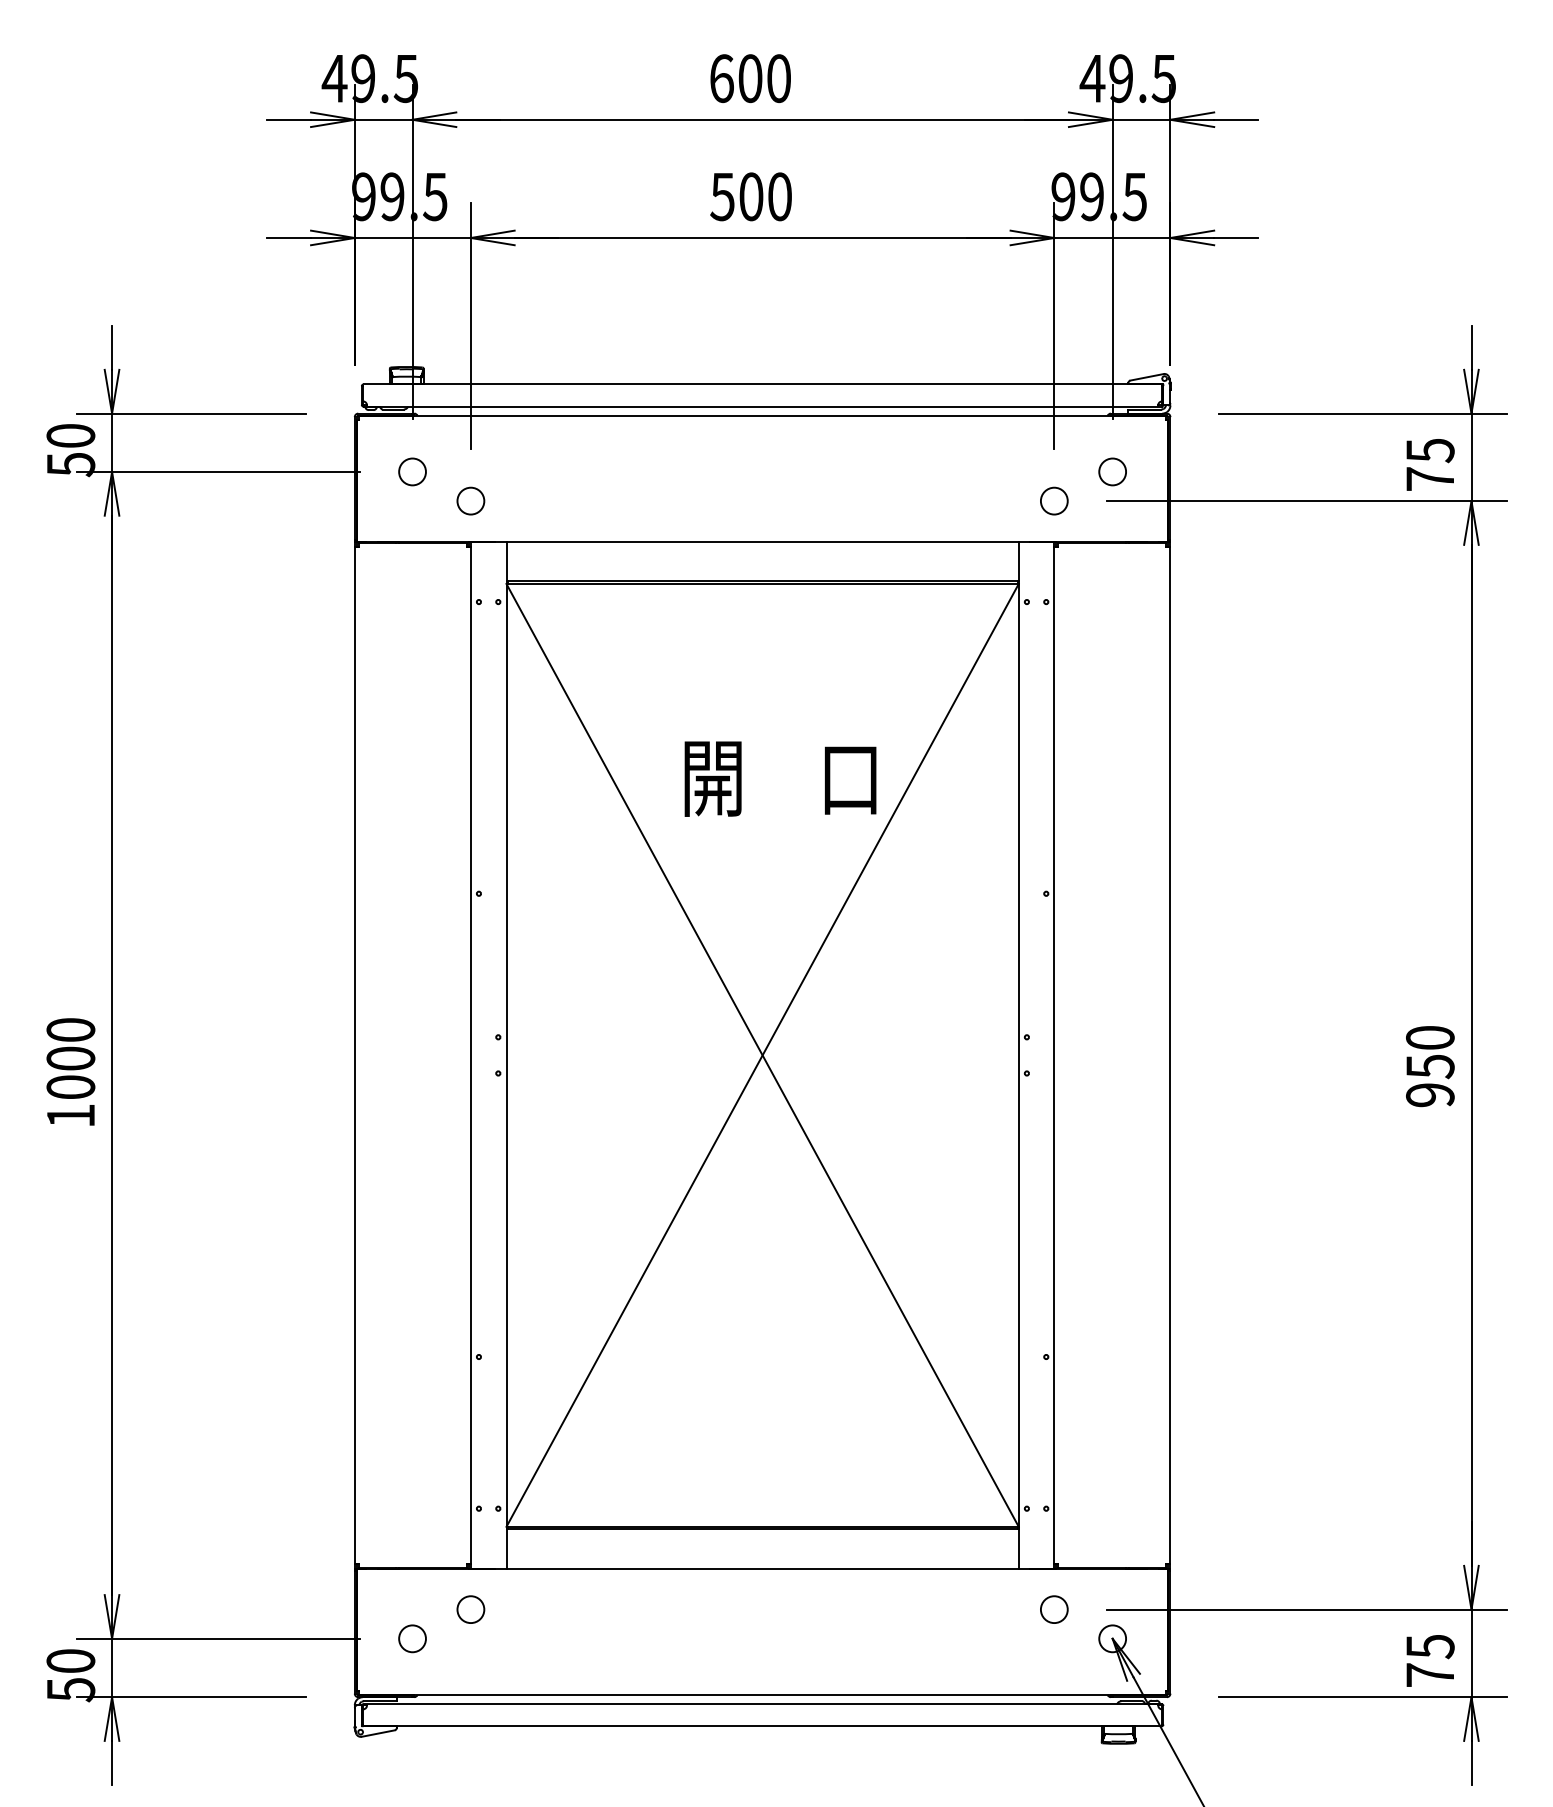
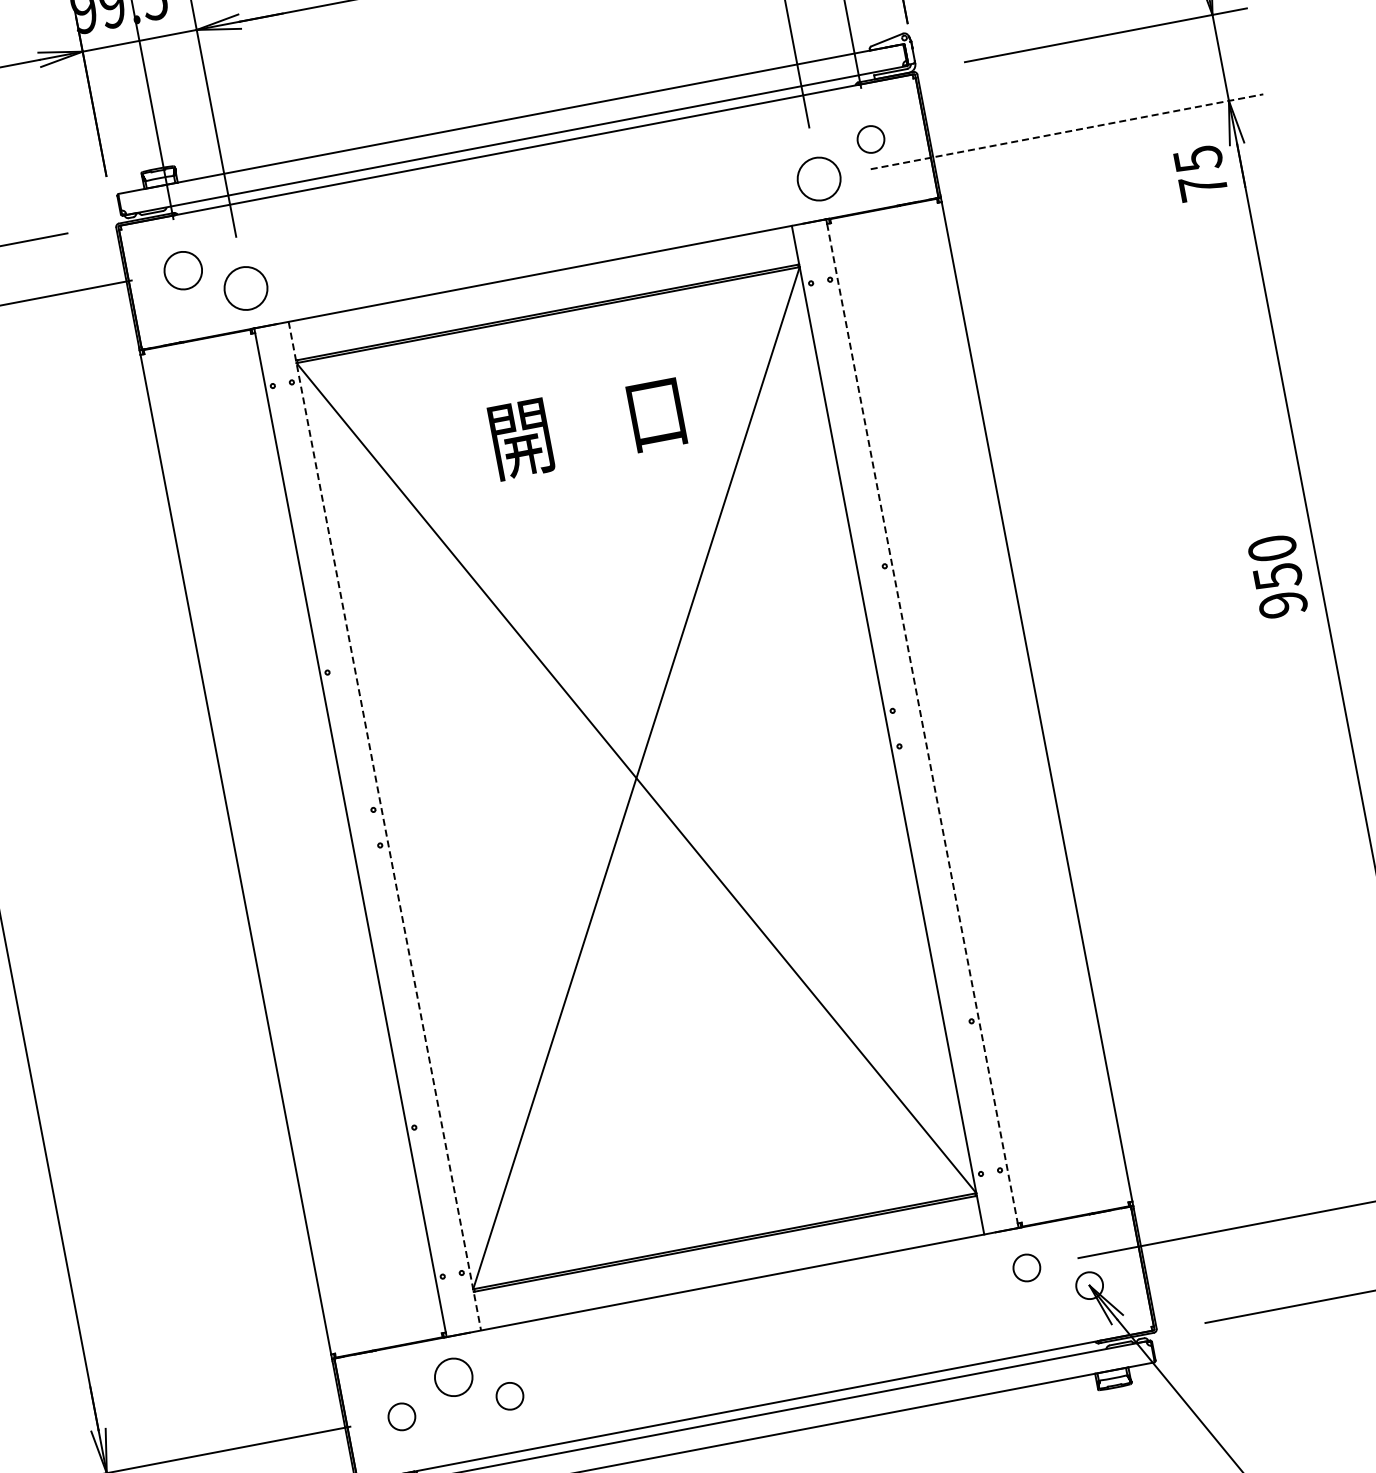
text: (1430, 464) -> (1200, 172), moved
circle: (412, 471) -> (183, 270), size x1.4
circle: (470, 500) -> (245, 287), size x1.6
circle: (1053, 500) -> (818, 178), size x1.6
line: (1306, 501) -> (1066, 132), solid -> dashed
text: (780, 778) -> (587, 426), moved
line: (506, 1055) -> (384, 826), solid -> dashed
line: (1053, 1055) -> (922, 723), solid -> dashed
text: (1430, 1066) -> (1277, 576), moved
circle: (470, 1609) -> (453, 1377), size x1.4
circle: (522, 1638) -> (509, 1395), added

